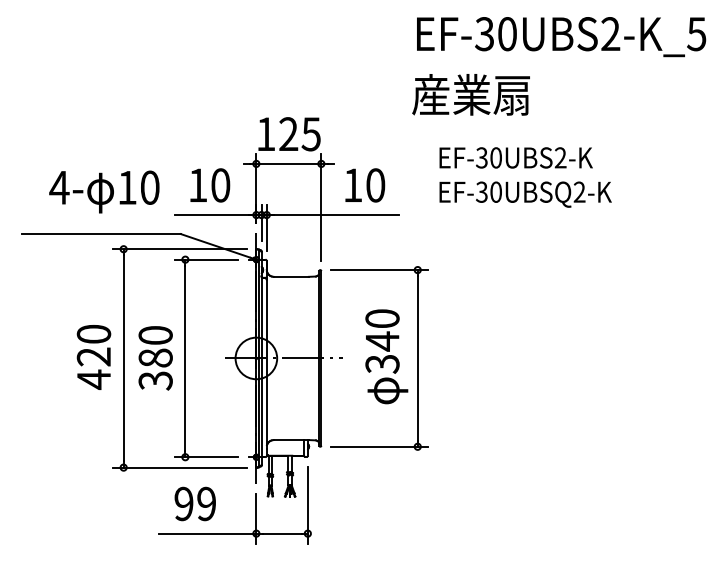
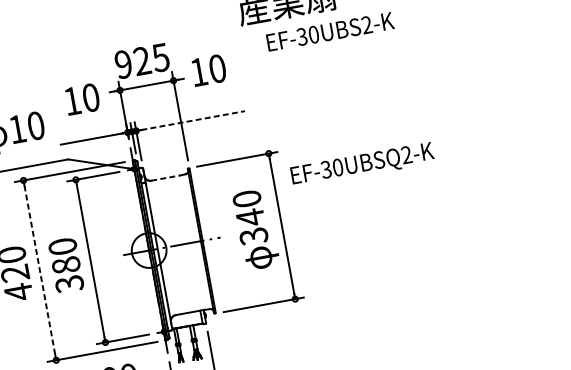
text: (265, 134) -> (123, 64), 125 -> 925
text: (515, 157) -> (329, 31), moved
text: (210, 185) -> (82, 99), moved
text: (365, 185) -> (209, 70), moved
text: (525, 194) -> (362, 165), moved
line: (335, 215) -> (192, 121), solid -> dashed
line: (291, 276) -> (165, 177), solid -> dashed
line: (123, 358) -> (39, 270), solid -> dashed

